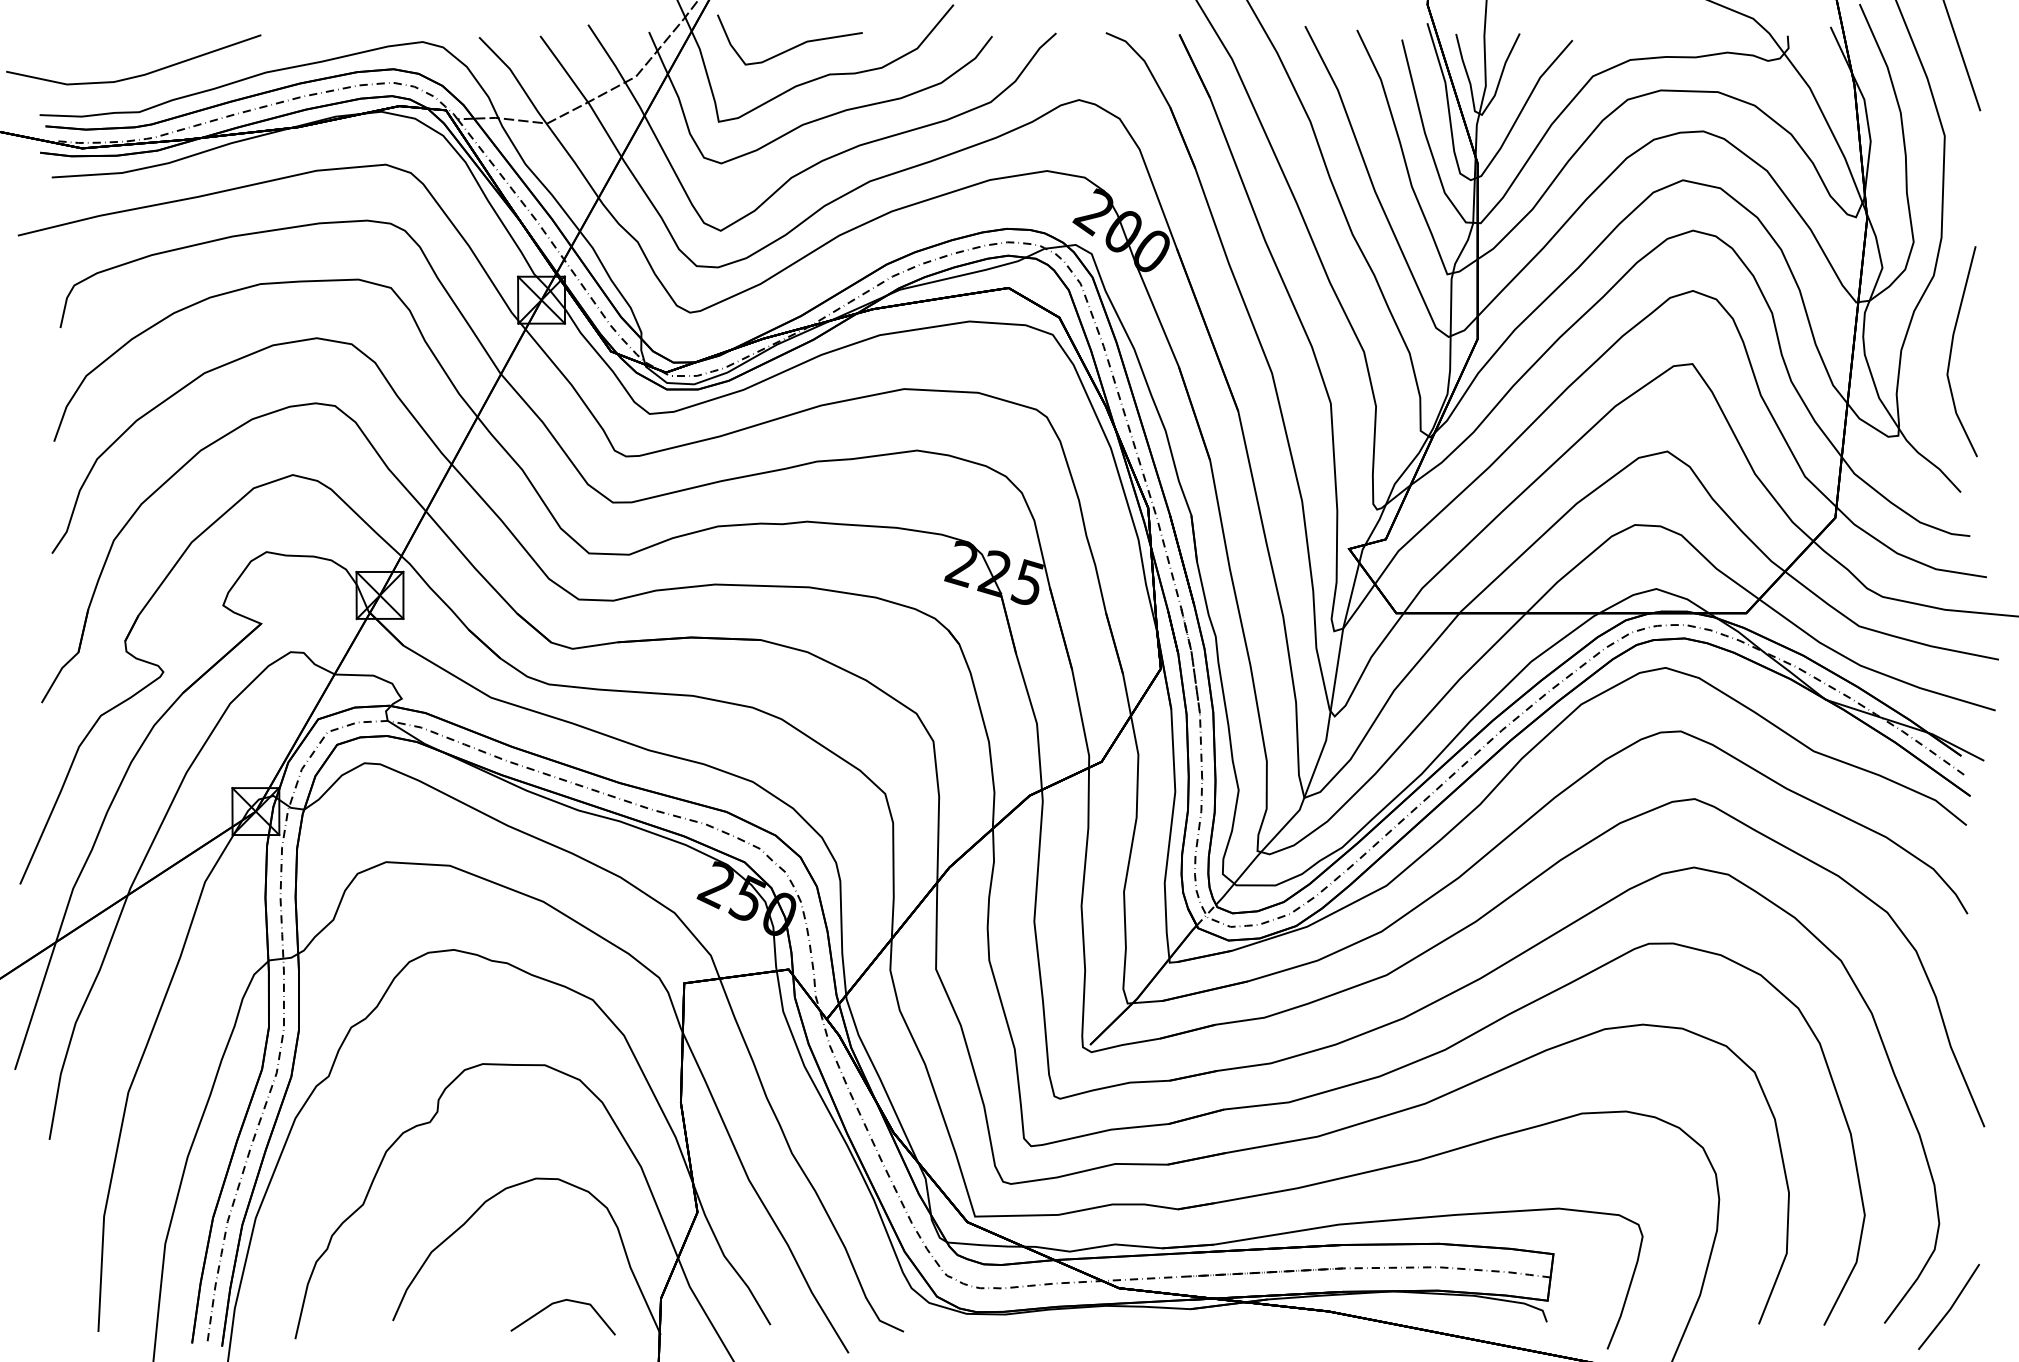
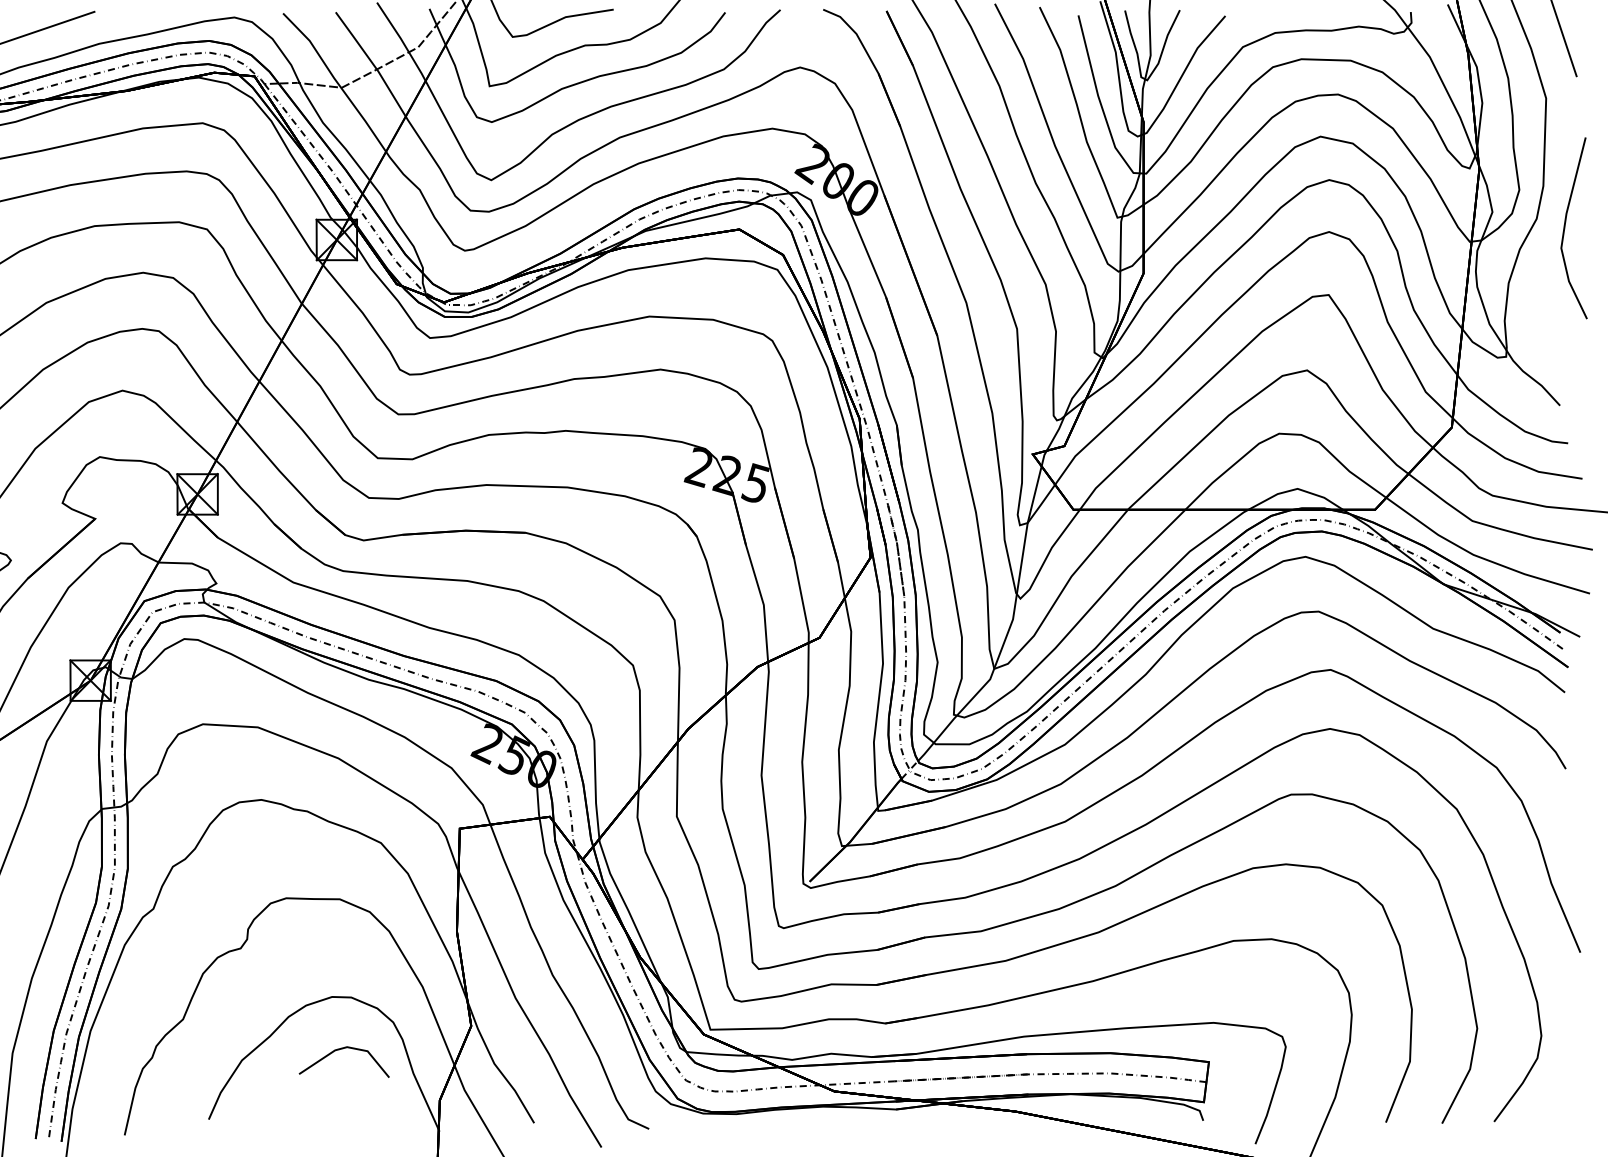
line: (1952, 349) -> (1565, 226), moved
line: (557, 1303) -> (339, 1050), moved
line: (1950, 1307) -> (1551, 1108), removed

